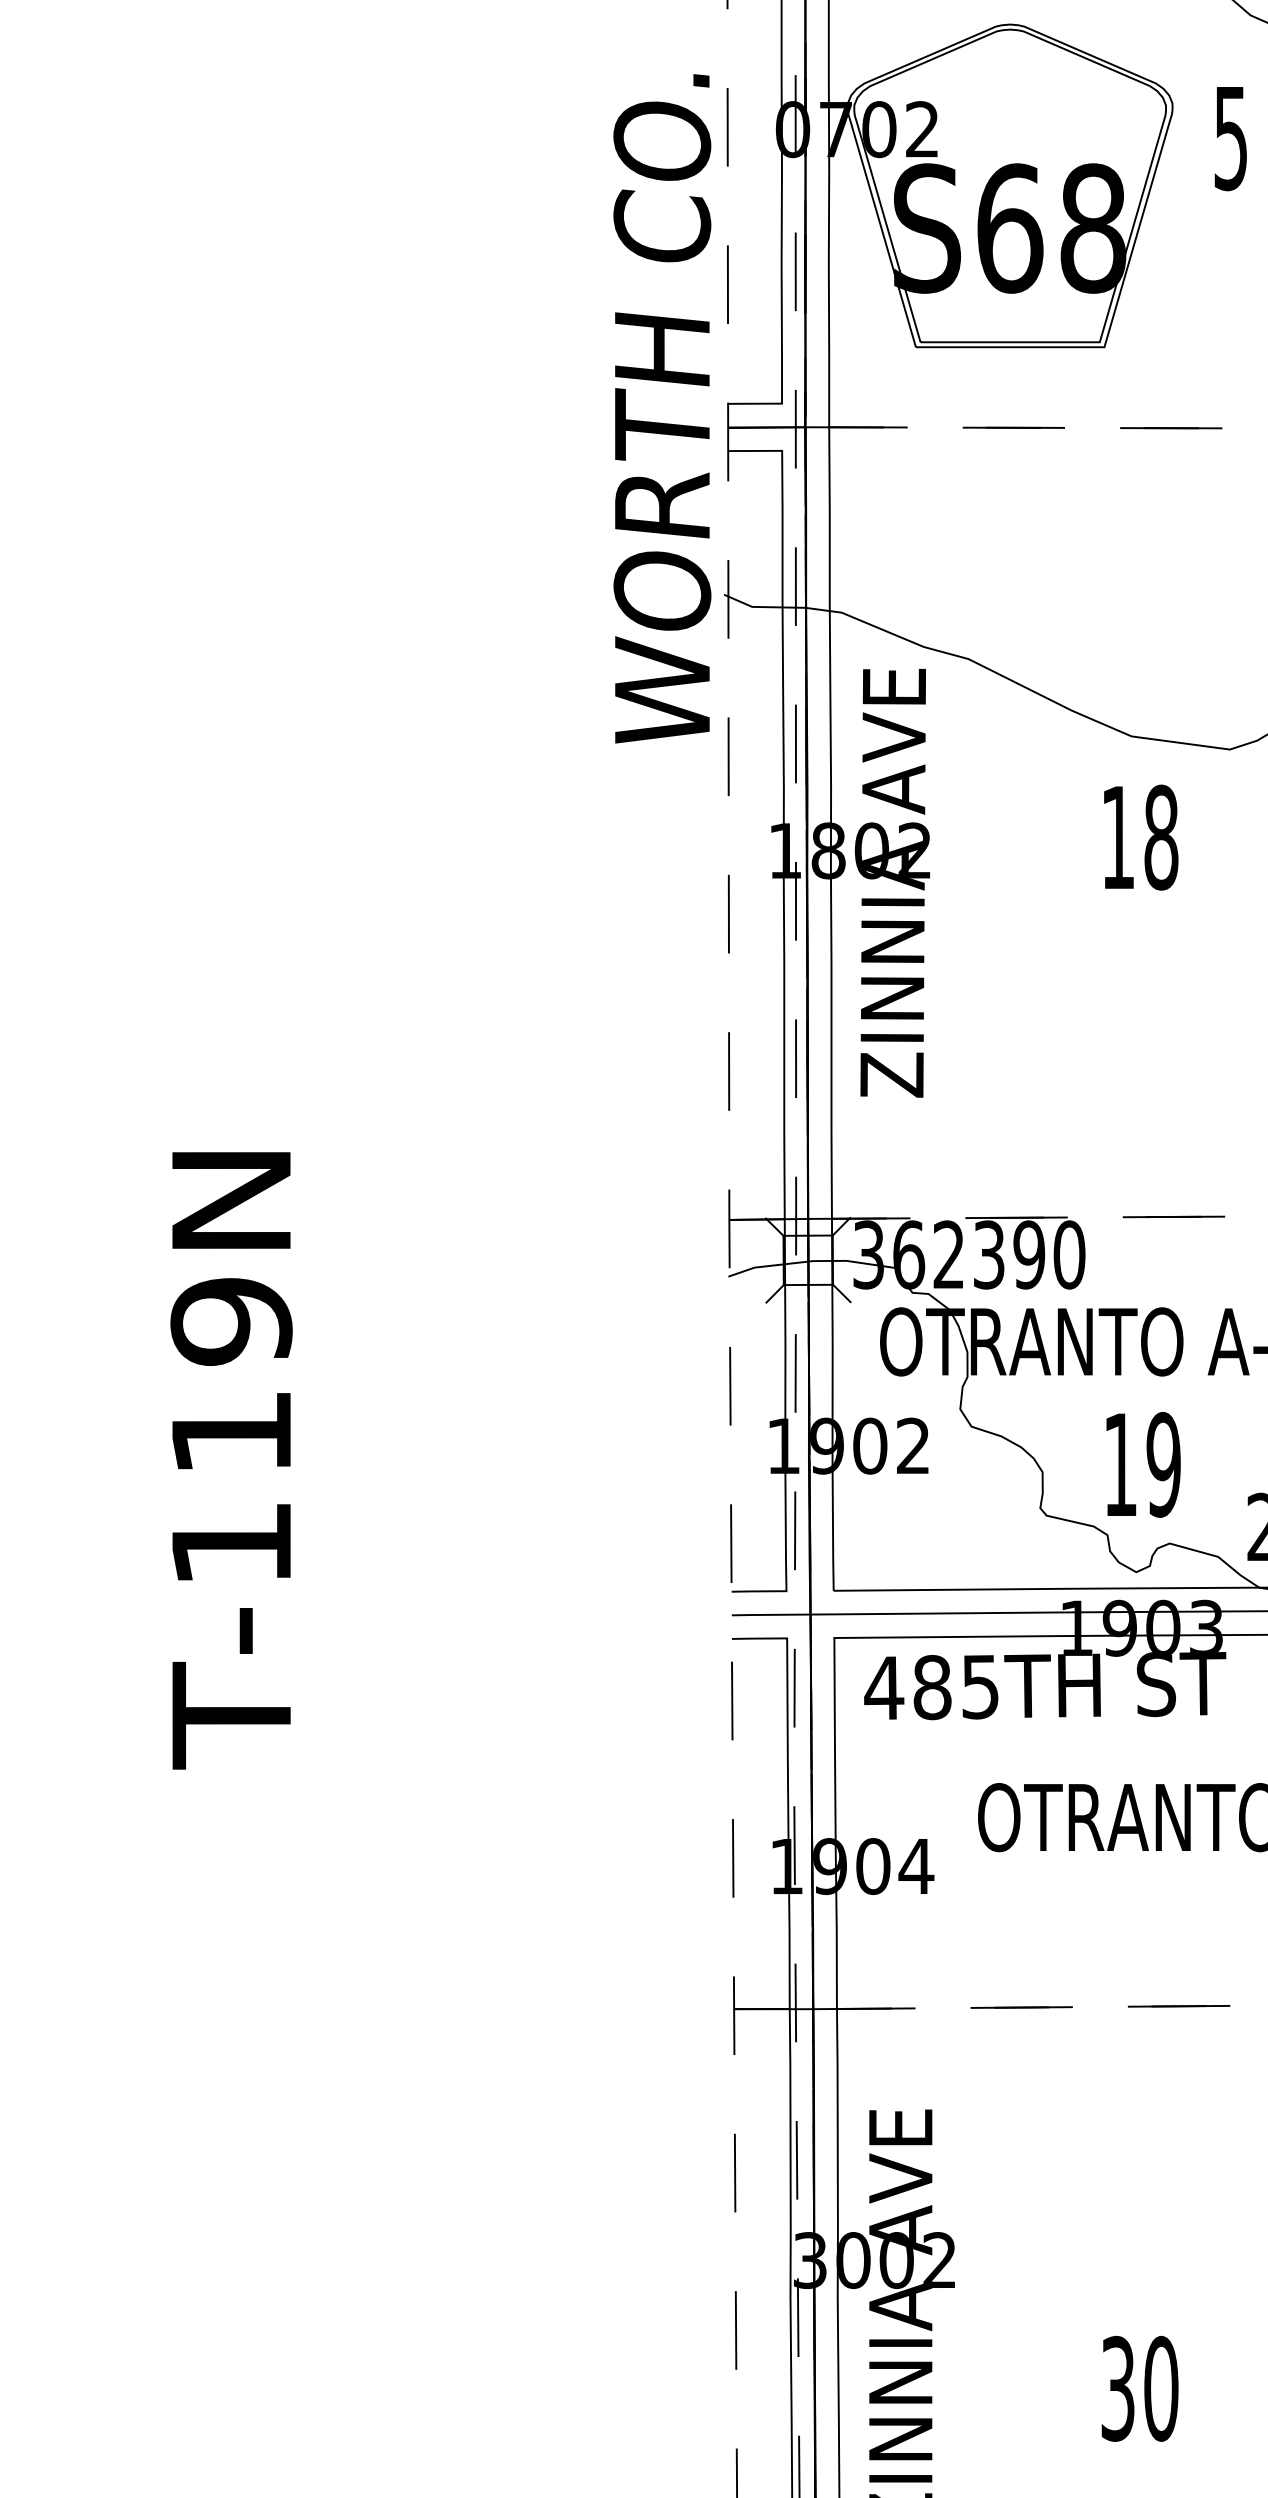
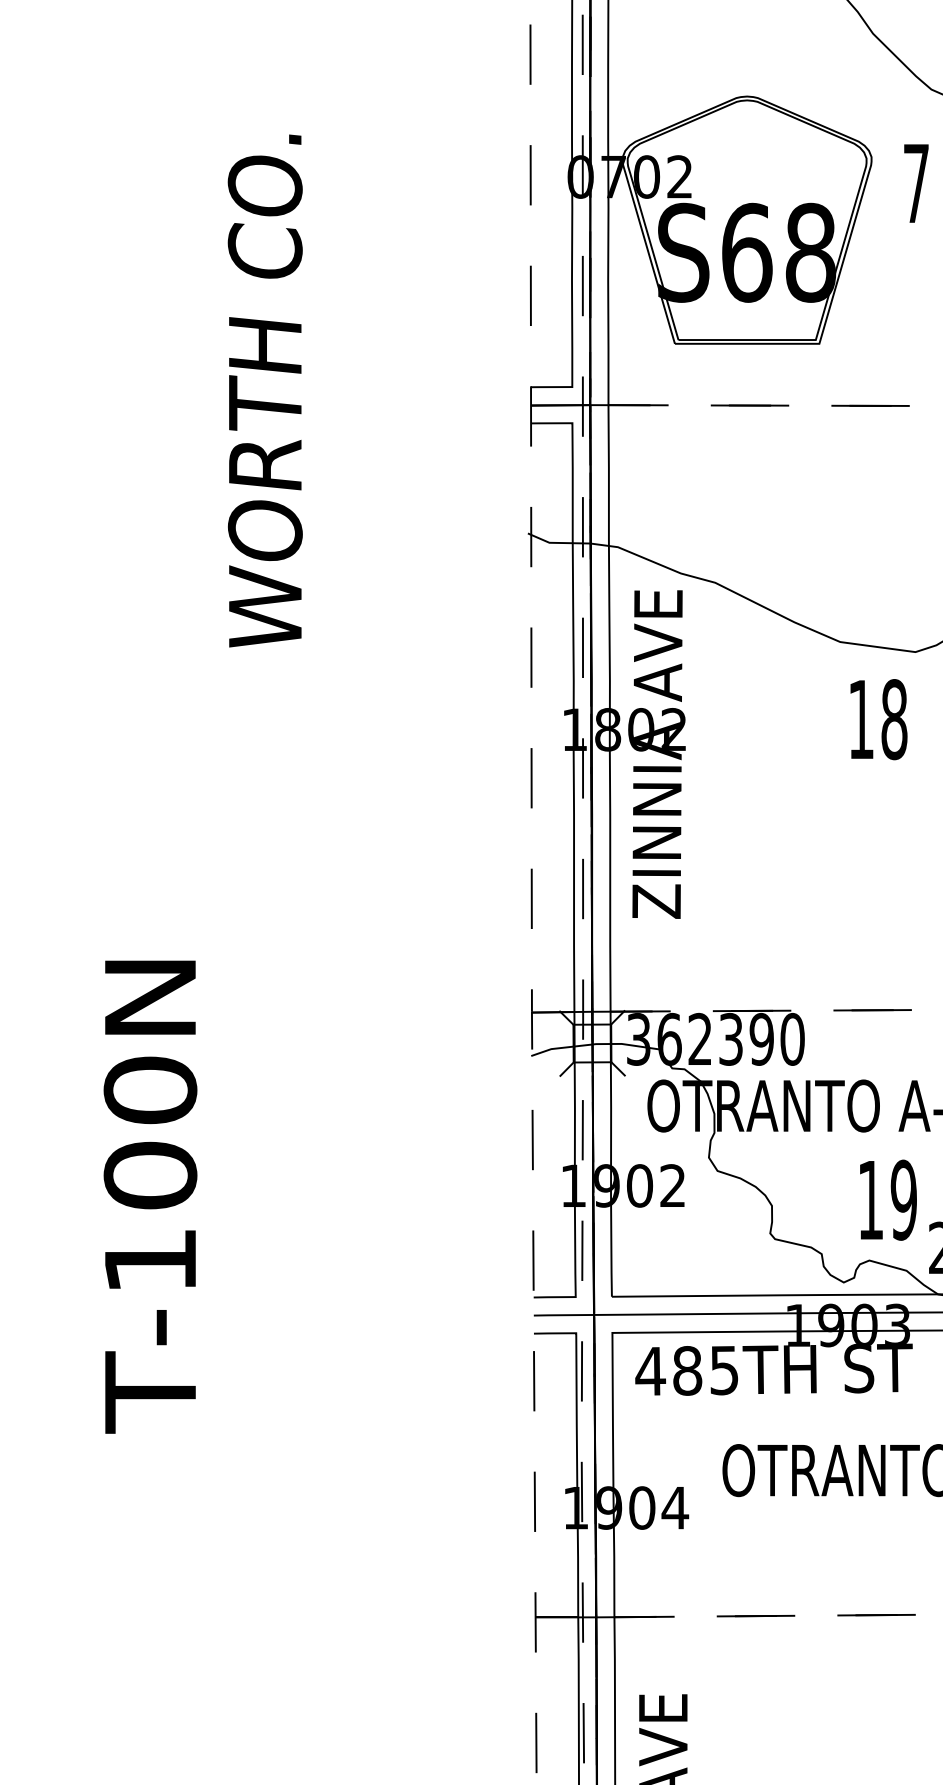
text: (1230, 139) -> (915, 184), 5 -> 7
text: (662, 408) -> (265, 390), moved
text: (1141, 837) -> (879, 719), moved
text: (231, 1376) -> (150, 1132), T-119N -> T-100N
text: (1143, 1464) -> (888, 1199), moved

